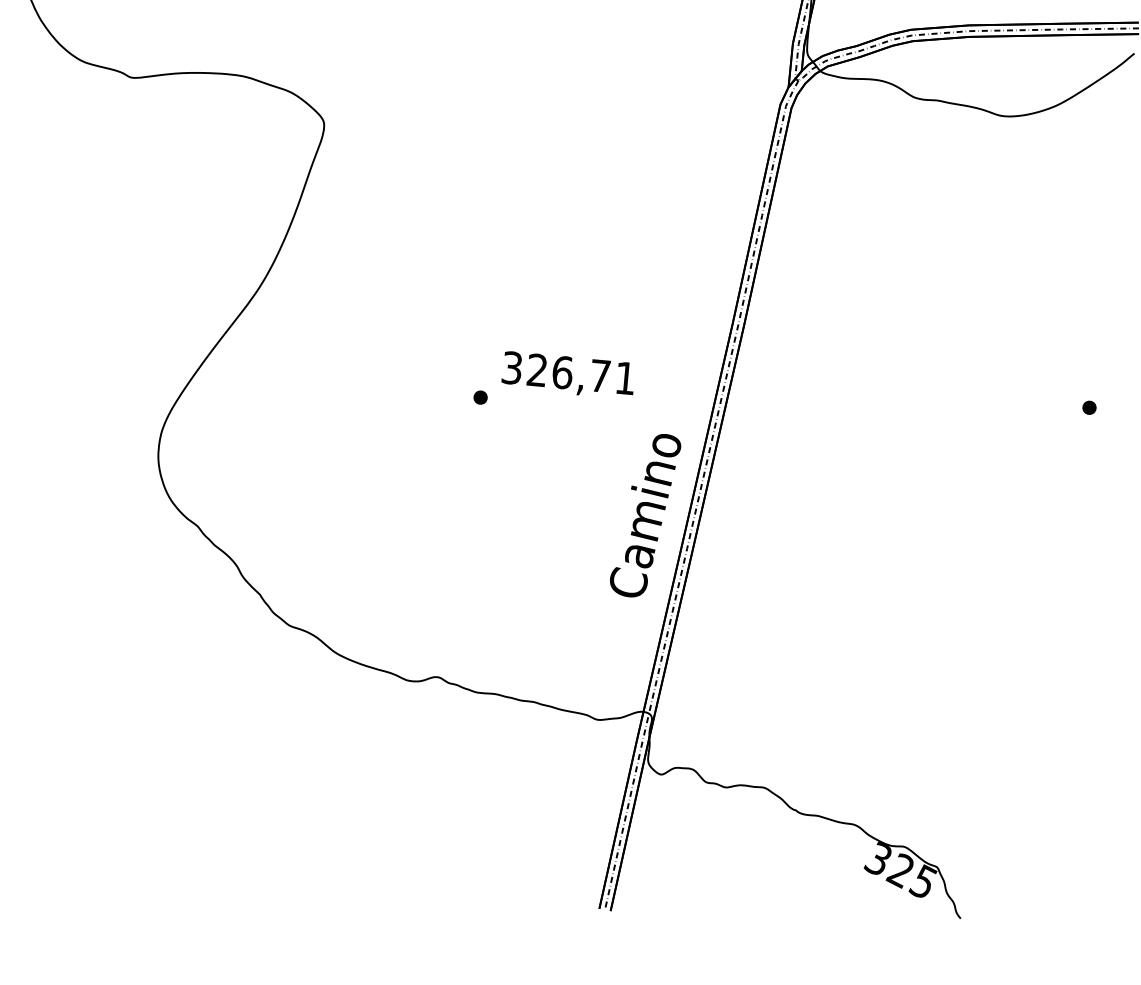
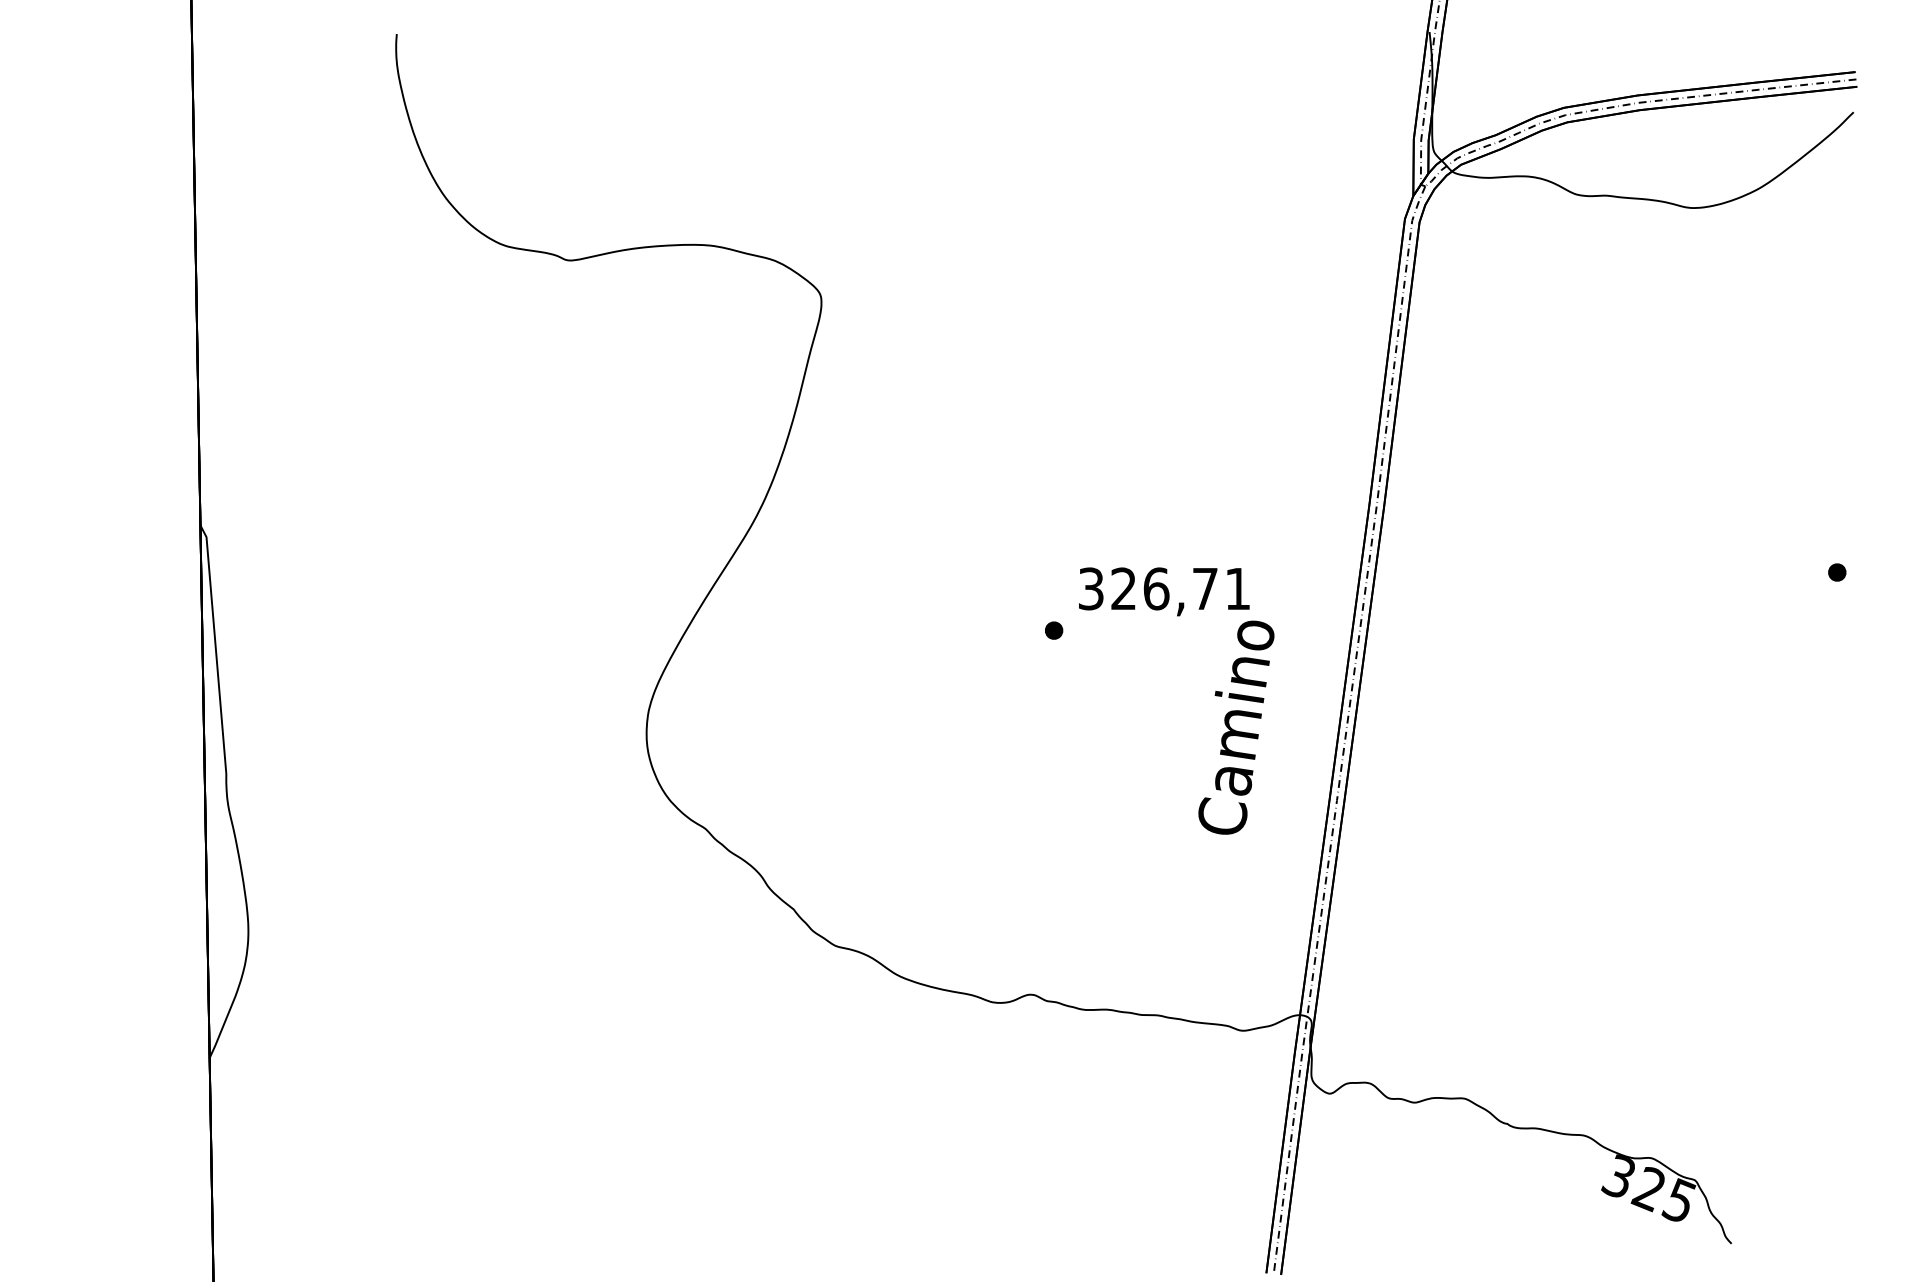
text: (645, 515) -> (1236, 727), moved

